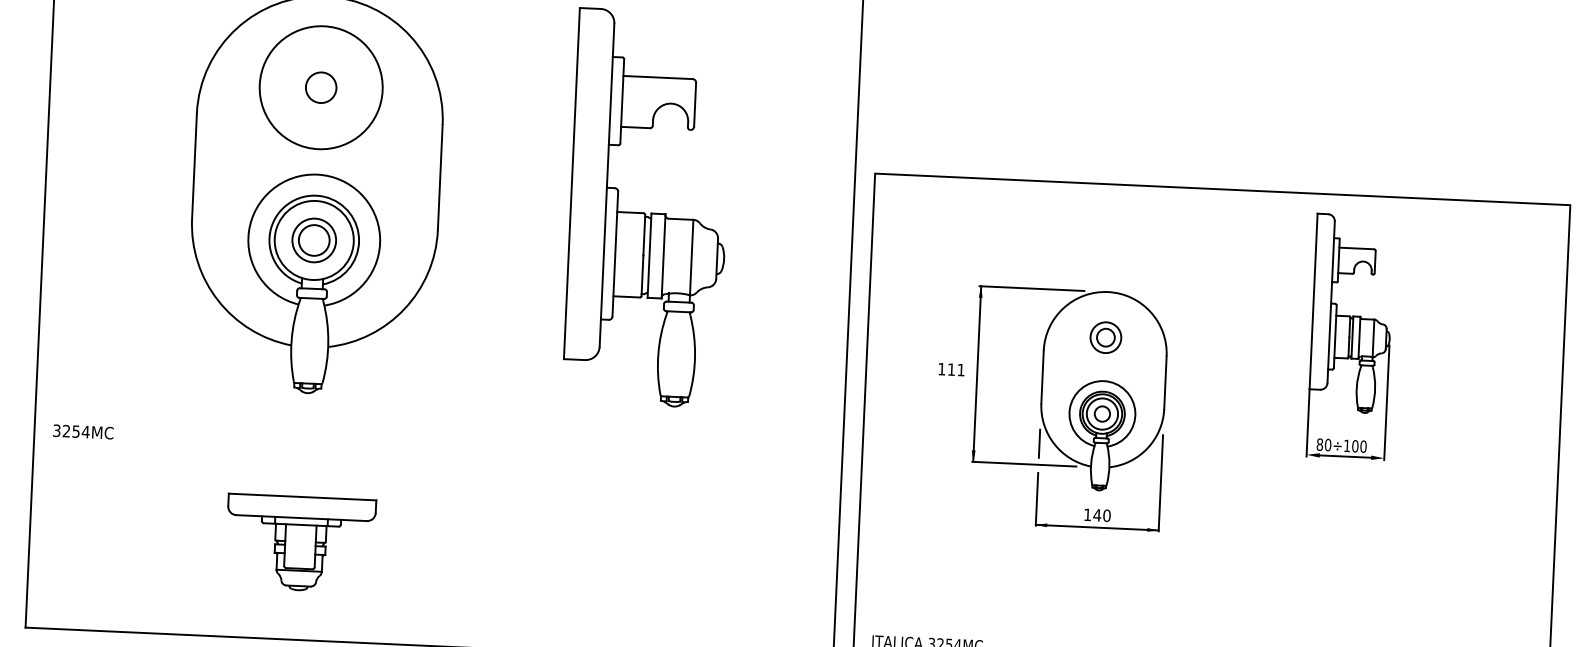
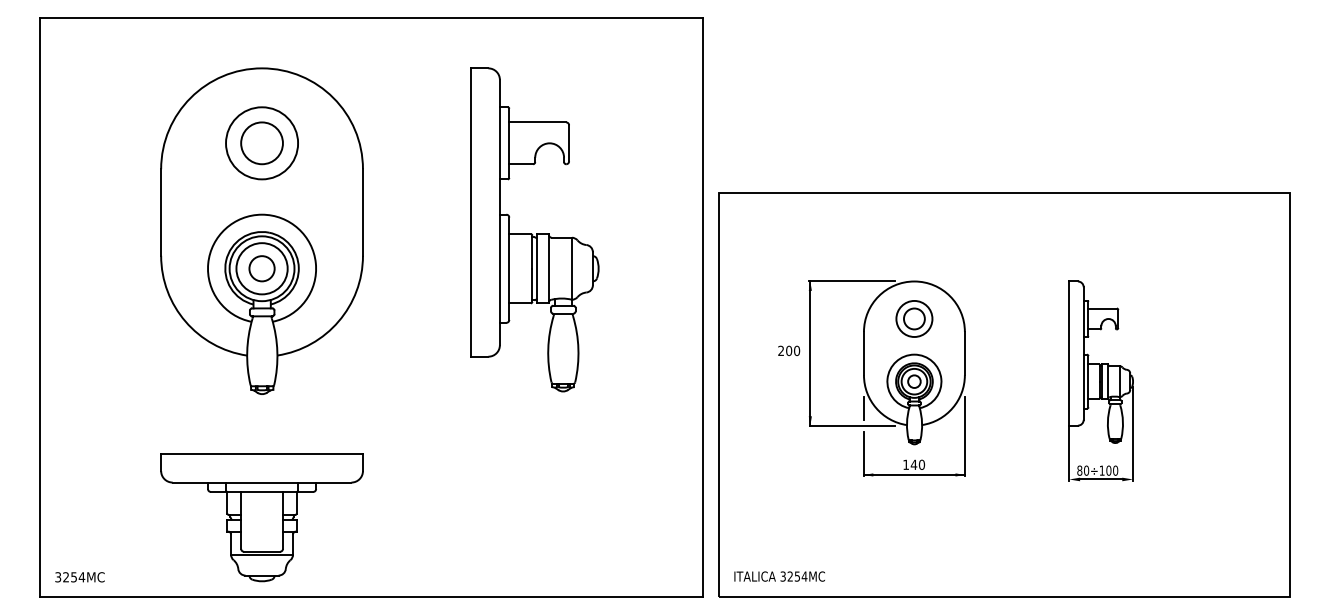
circle: (320, 87) -> (261, 143), size x1.67
circle: (321, 87) -> (262, 143), size x0.71
circle: (313, 240) -> (261, 268), size x1.43
part: (1350, 336) -> (1100, 380), moved
part: (1106, 337) -> (914, 318), size x1.43
text: (952, 369) -> (789, 350), 111 -> 200
text: (82, 432) -> (79, 577), moved
part: (299, 543) -> (261, 517), size x1.67

